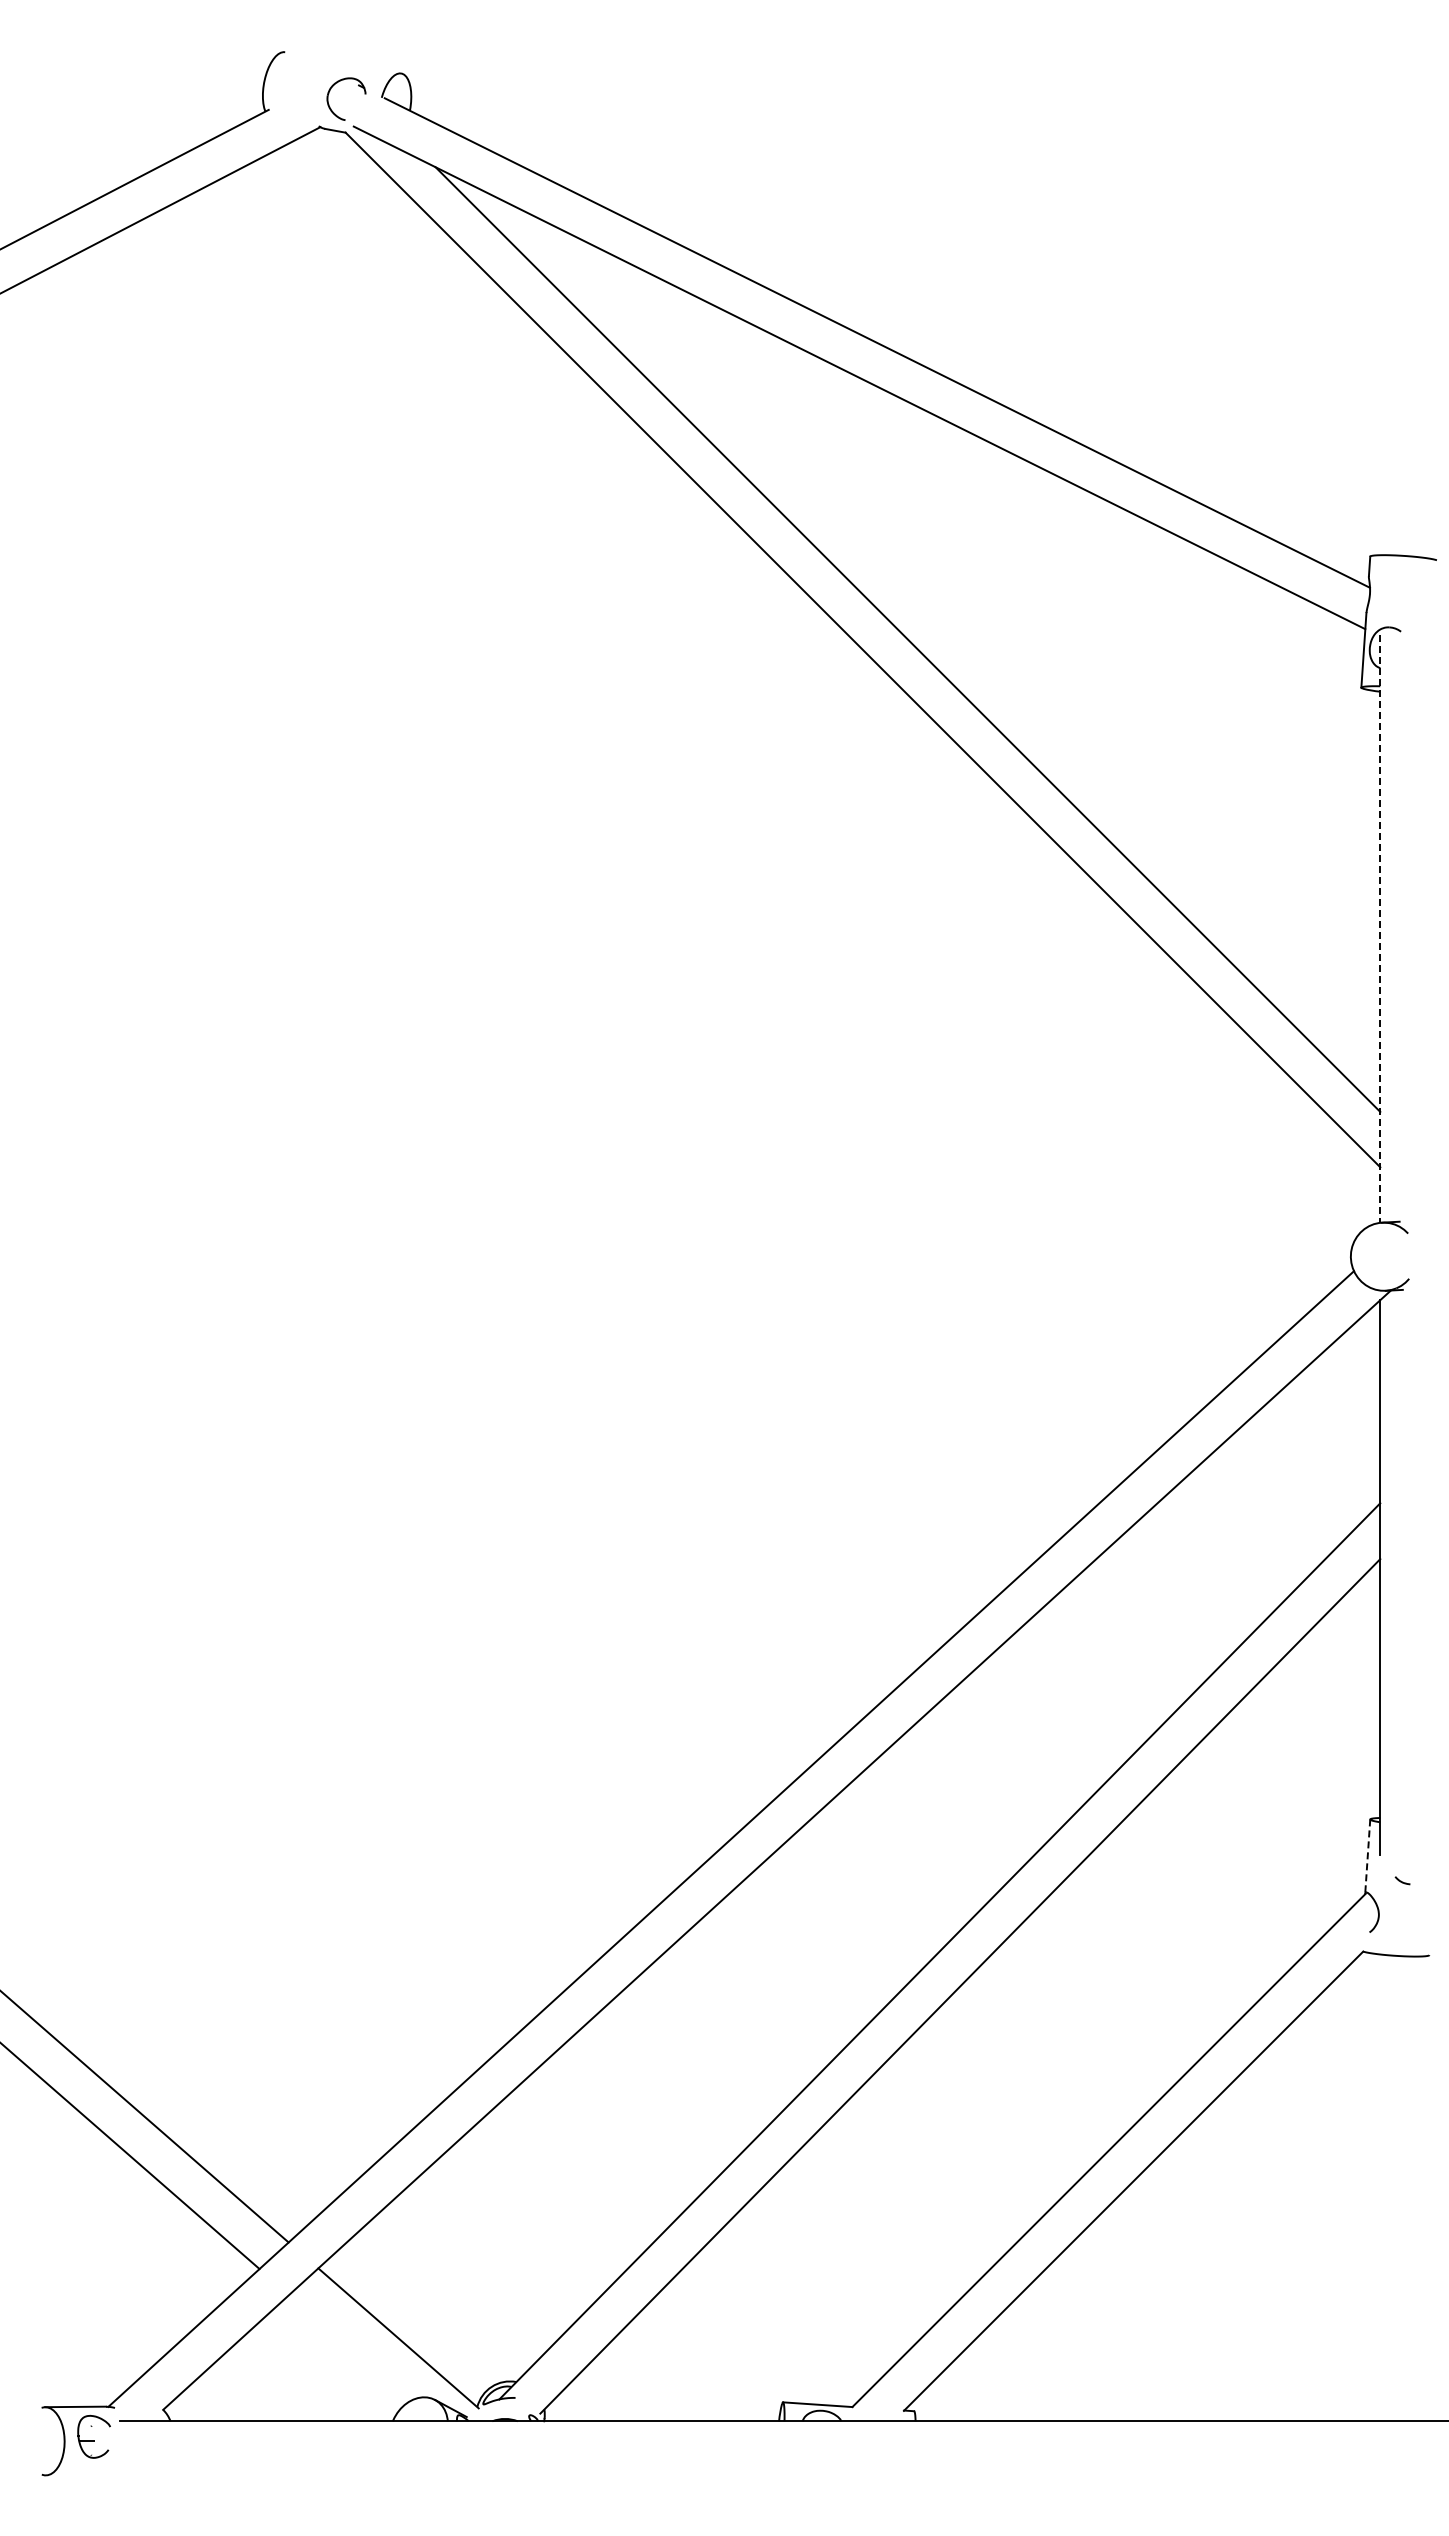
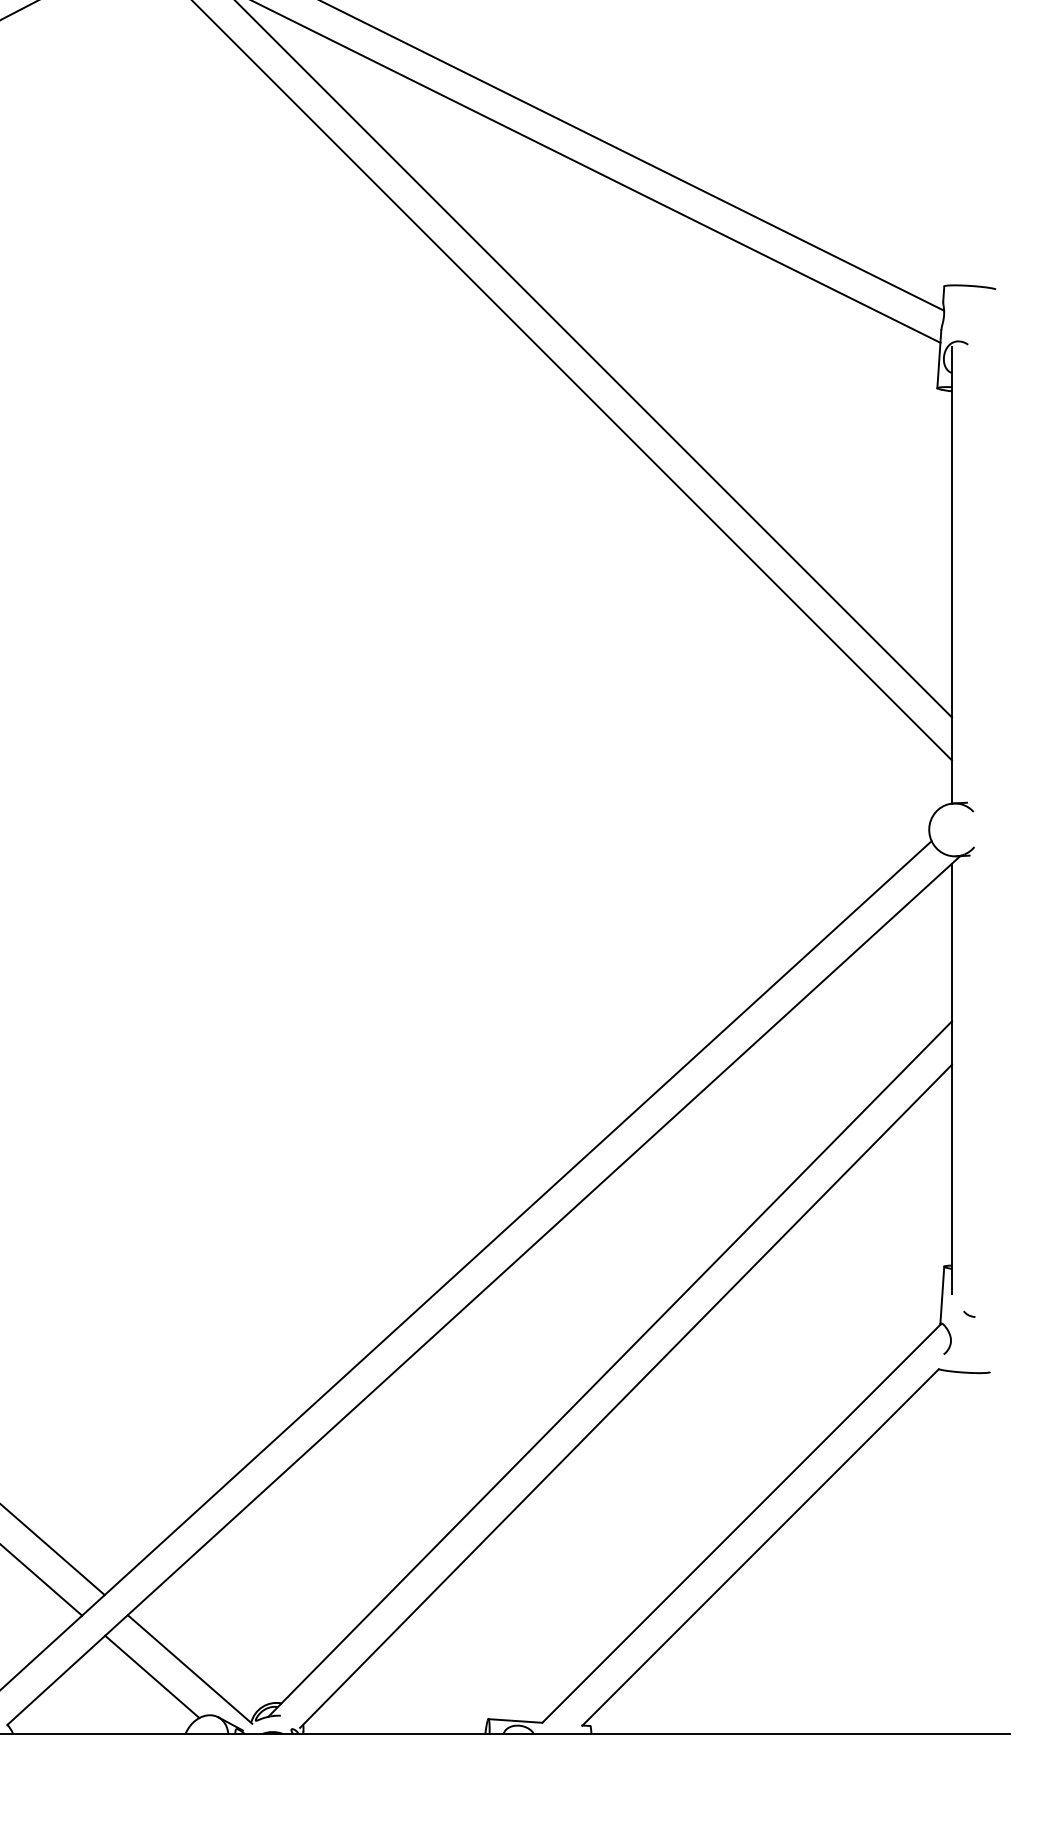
line: (1380, 928) -> (952, 575), dashed -> solid
line: (1367, 1857) -> (942, 1296), dashed -> solid
line: (349, 2347) -> (151, 1676), added

